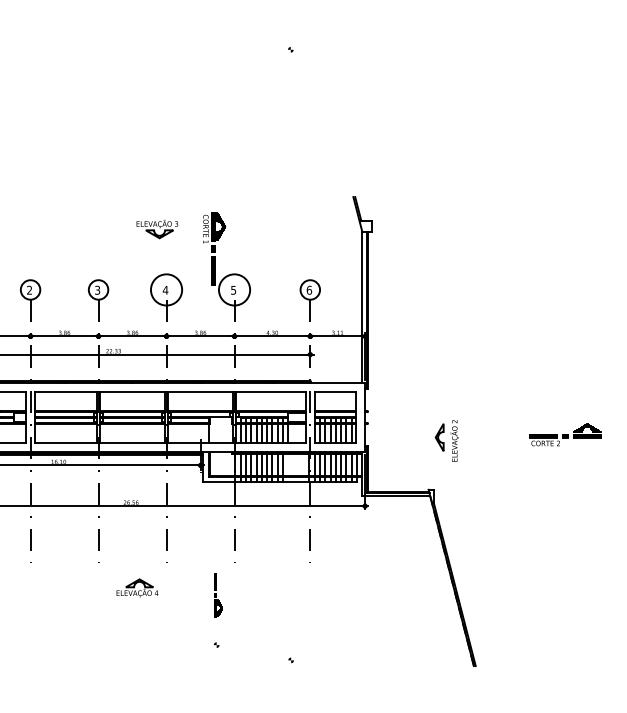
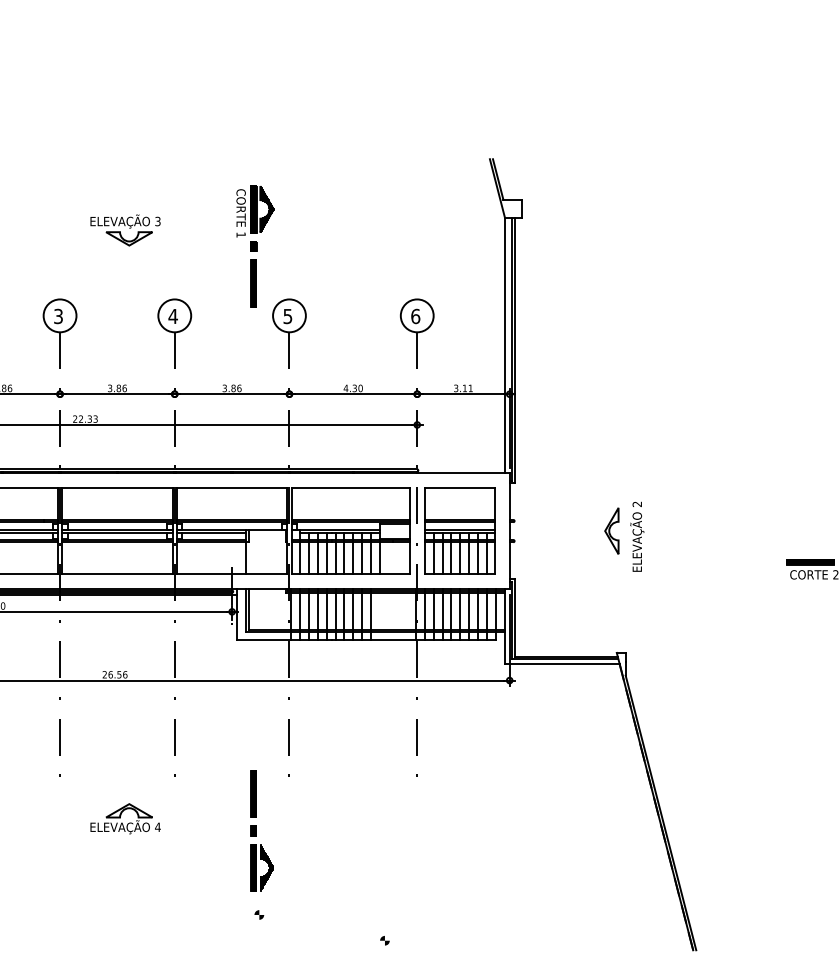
part: (157, 229) -> (125, 230), moved
circle: (166, 289) -> (174, 315), size x0.62
circle: (234, 289) -> (289, 315), size x0.62
part: (446, 440) -> (623, 536), moved
part: (218, 594) -> (262, 829), size x1.67

